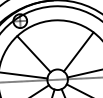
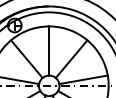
line: (56, 44) -> (49, 50), added

